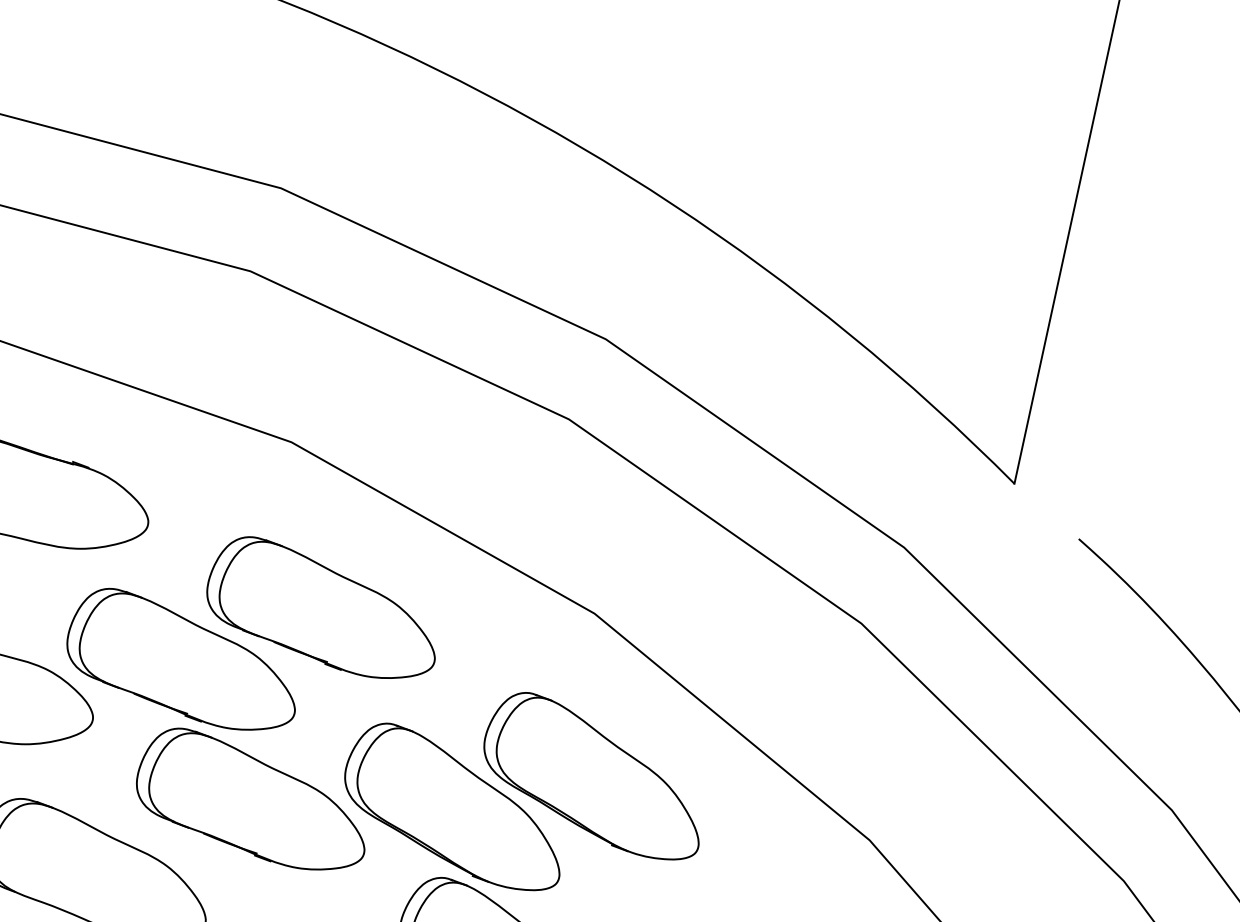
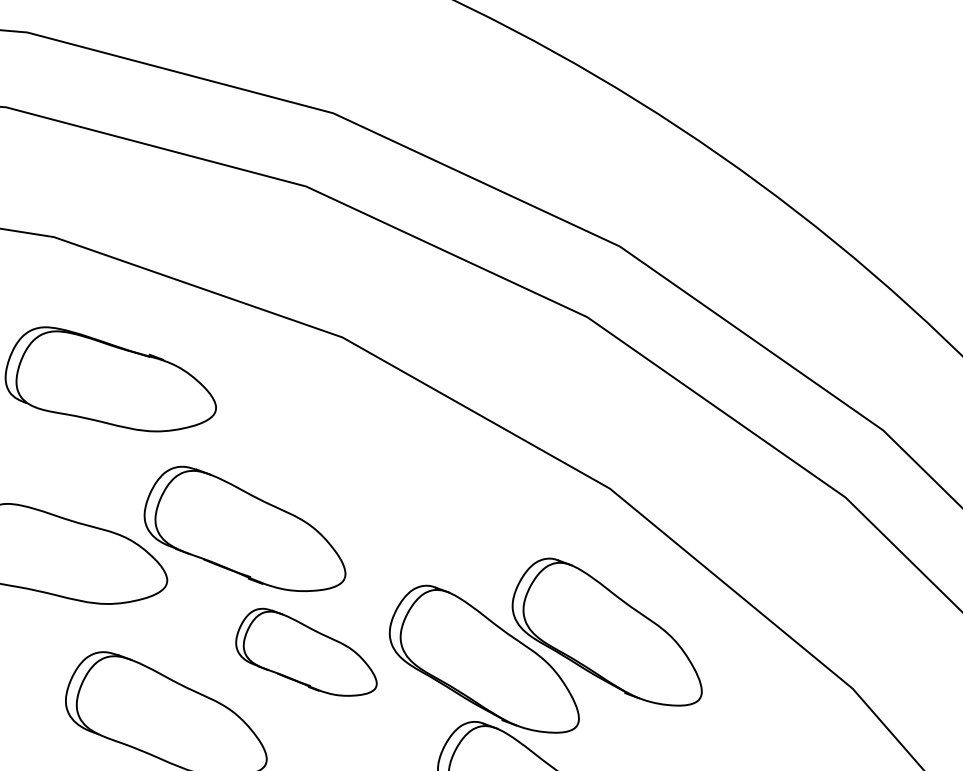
part: (320, 607) -> (368, 483), removed
part: (250, 798) -> (306, 651), size x0.7

